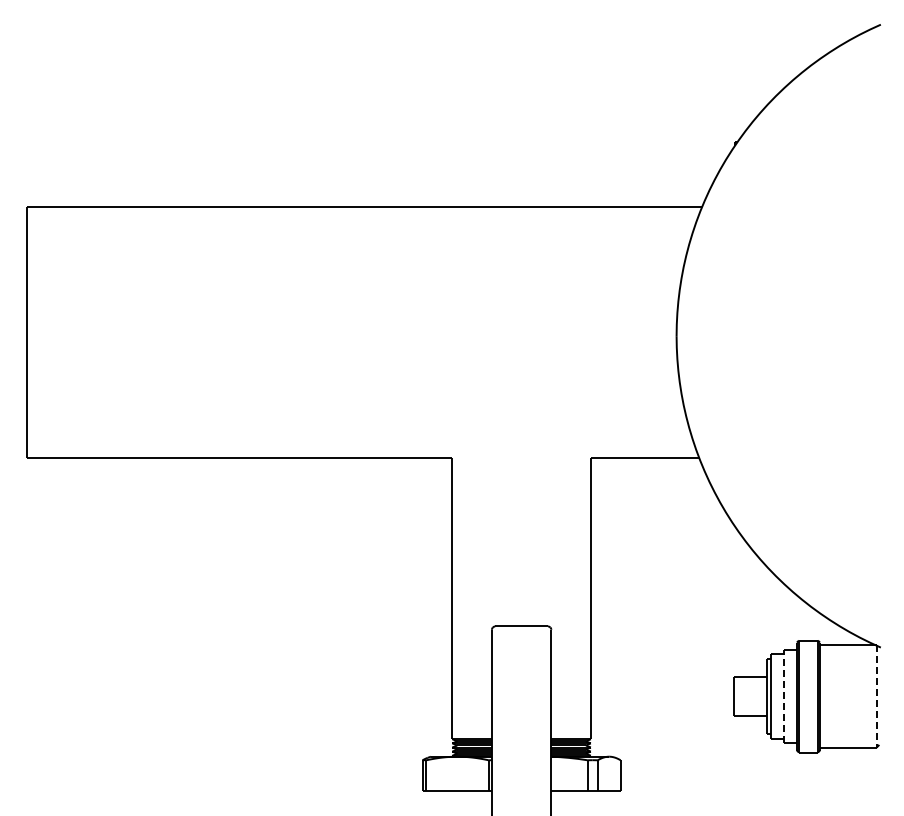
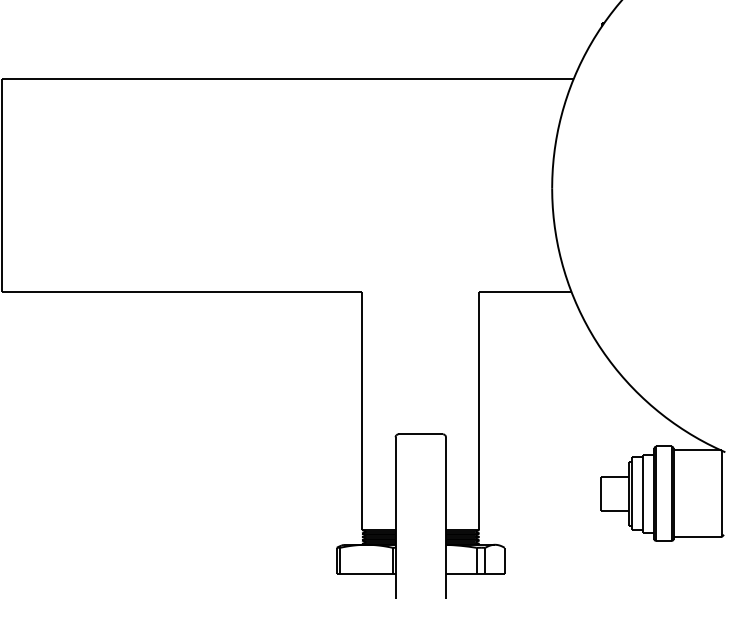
line: (783, 696) -> (642, 493), dashed -> solid
line: (876, 697) -> (721, 494), dashed -> solid

